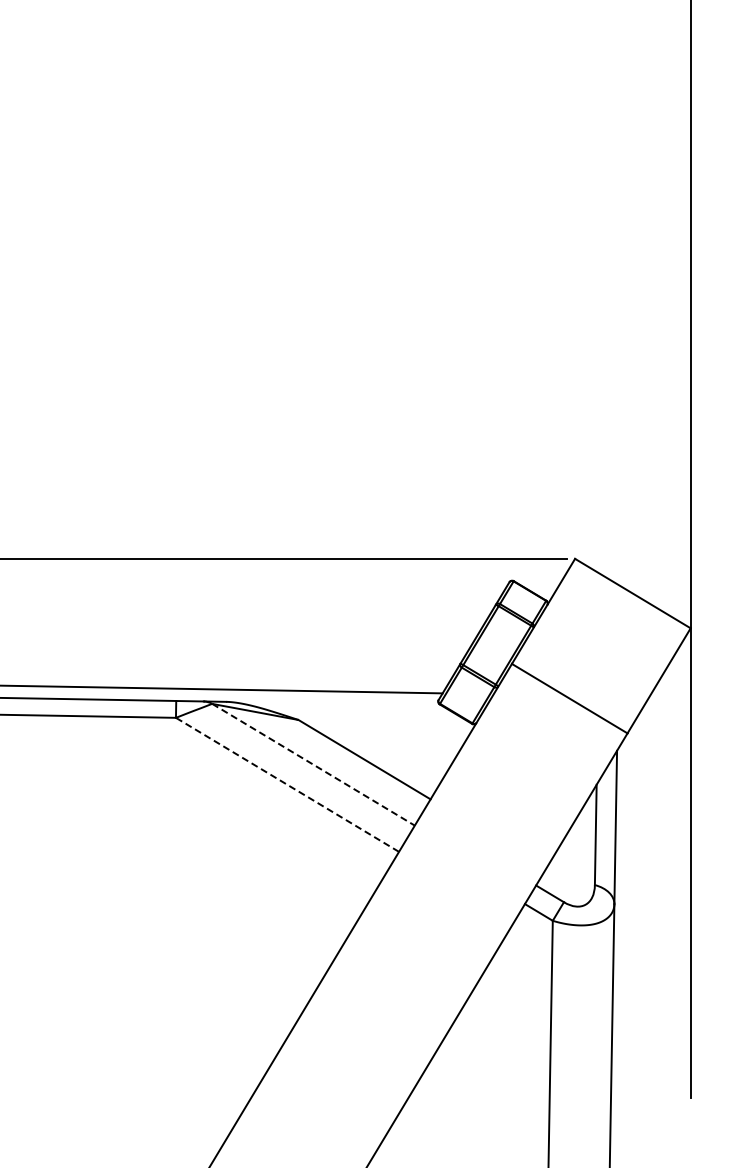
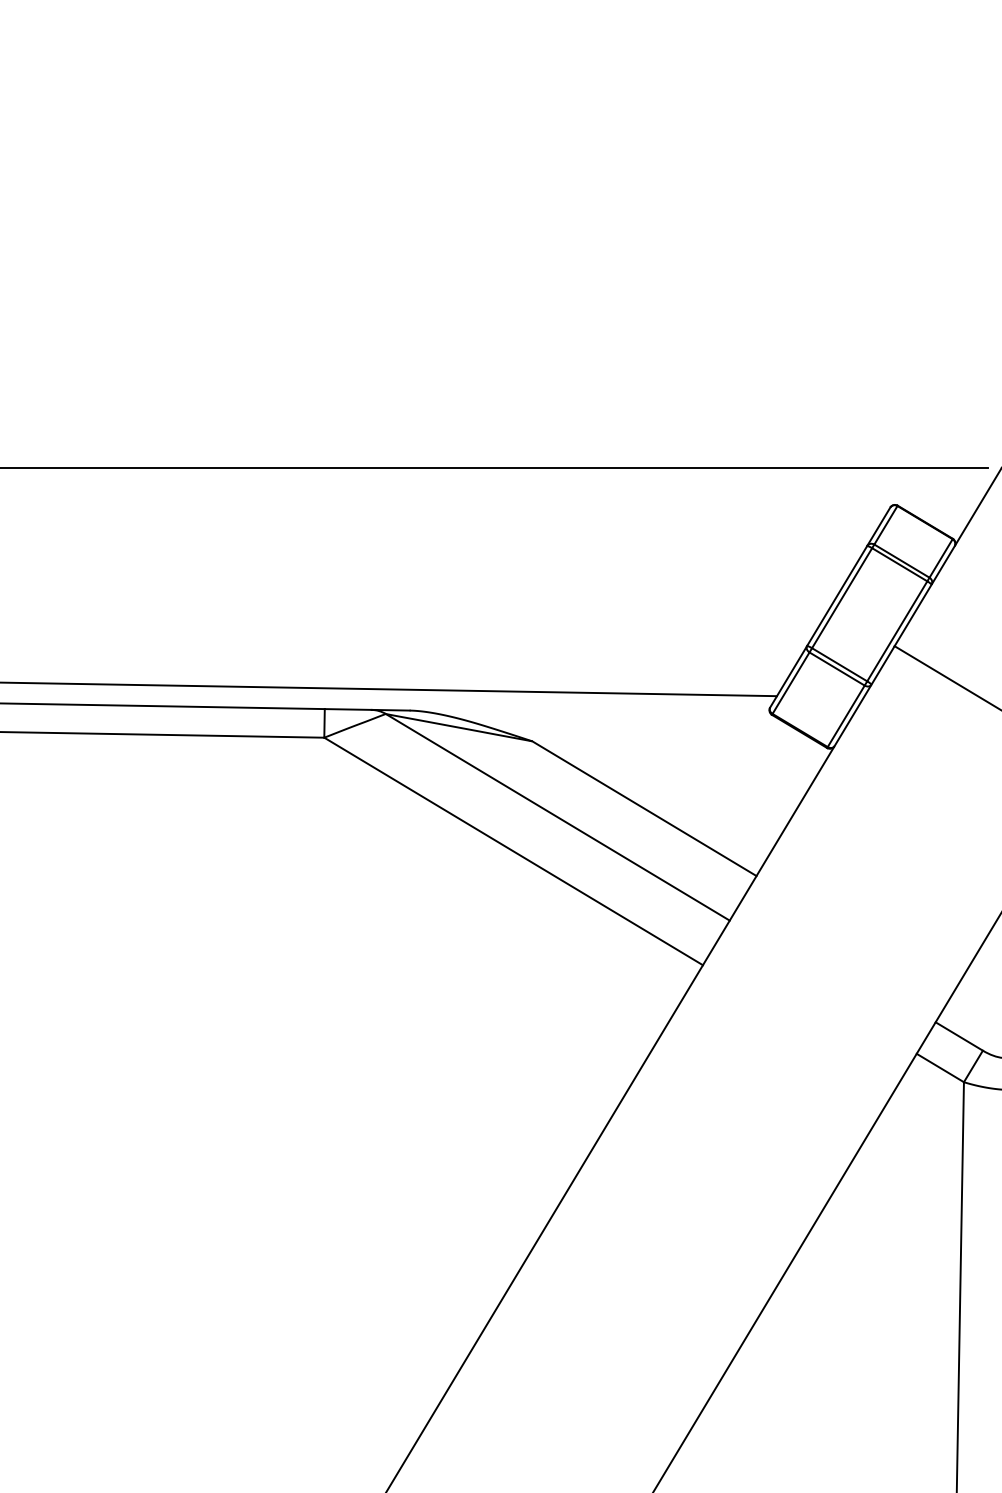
line: (313, 765) -> (557, 818), dashed -> solid
line: (287, 784) -> (513, 850), dashed -> solid

